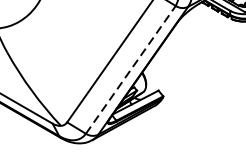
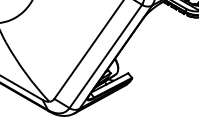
line: (131, 69) -> (106, 56), dashed -> solid

